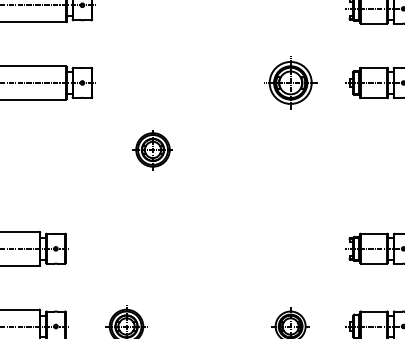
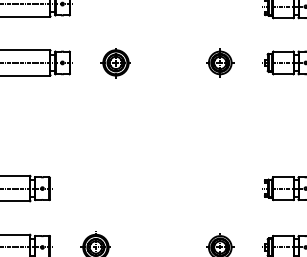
part: (290, 82) -> (220, 62), size x0.71
part: (152, 150) -> (115, 63), moved

